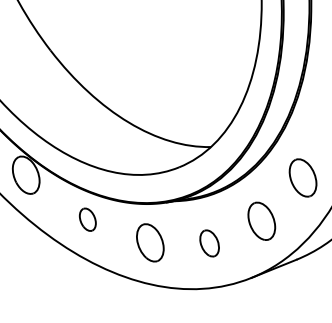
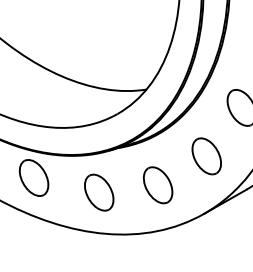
part: (87, 219) -> (33, 177), size x1.67
part: (209, 243) -> (157, 185), size x1.43

